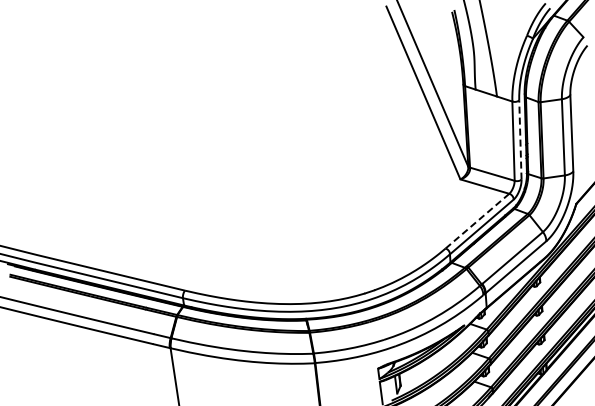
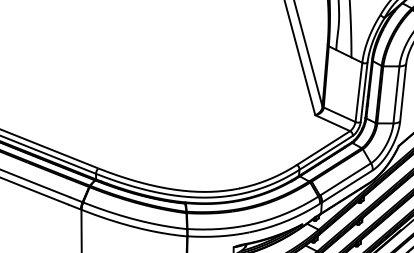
line: (520, 139) -> (364, 91), dashed -> solid
line: (477, 221) -> (323, 148), dashed -> solid

